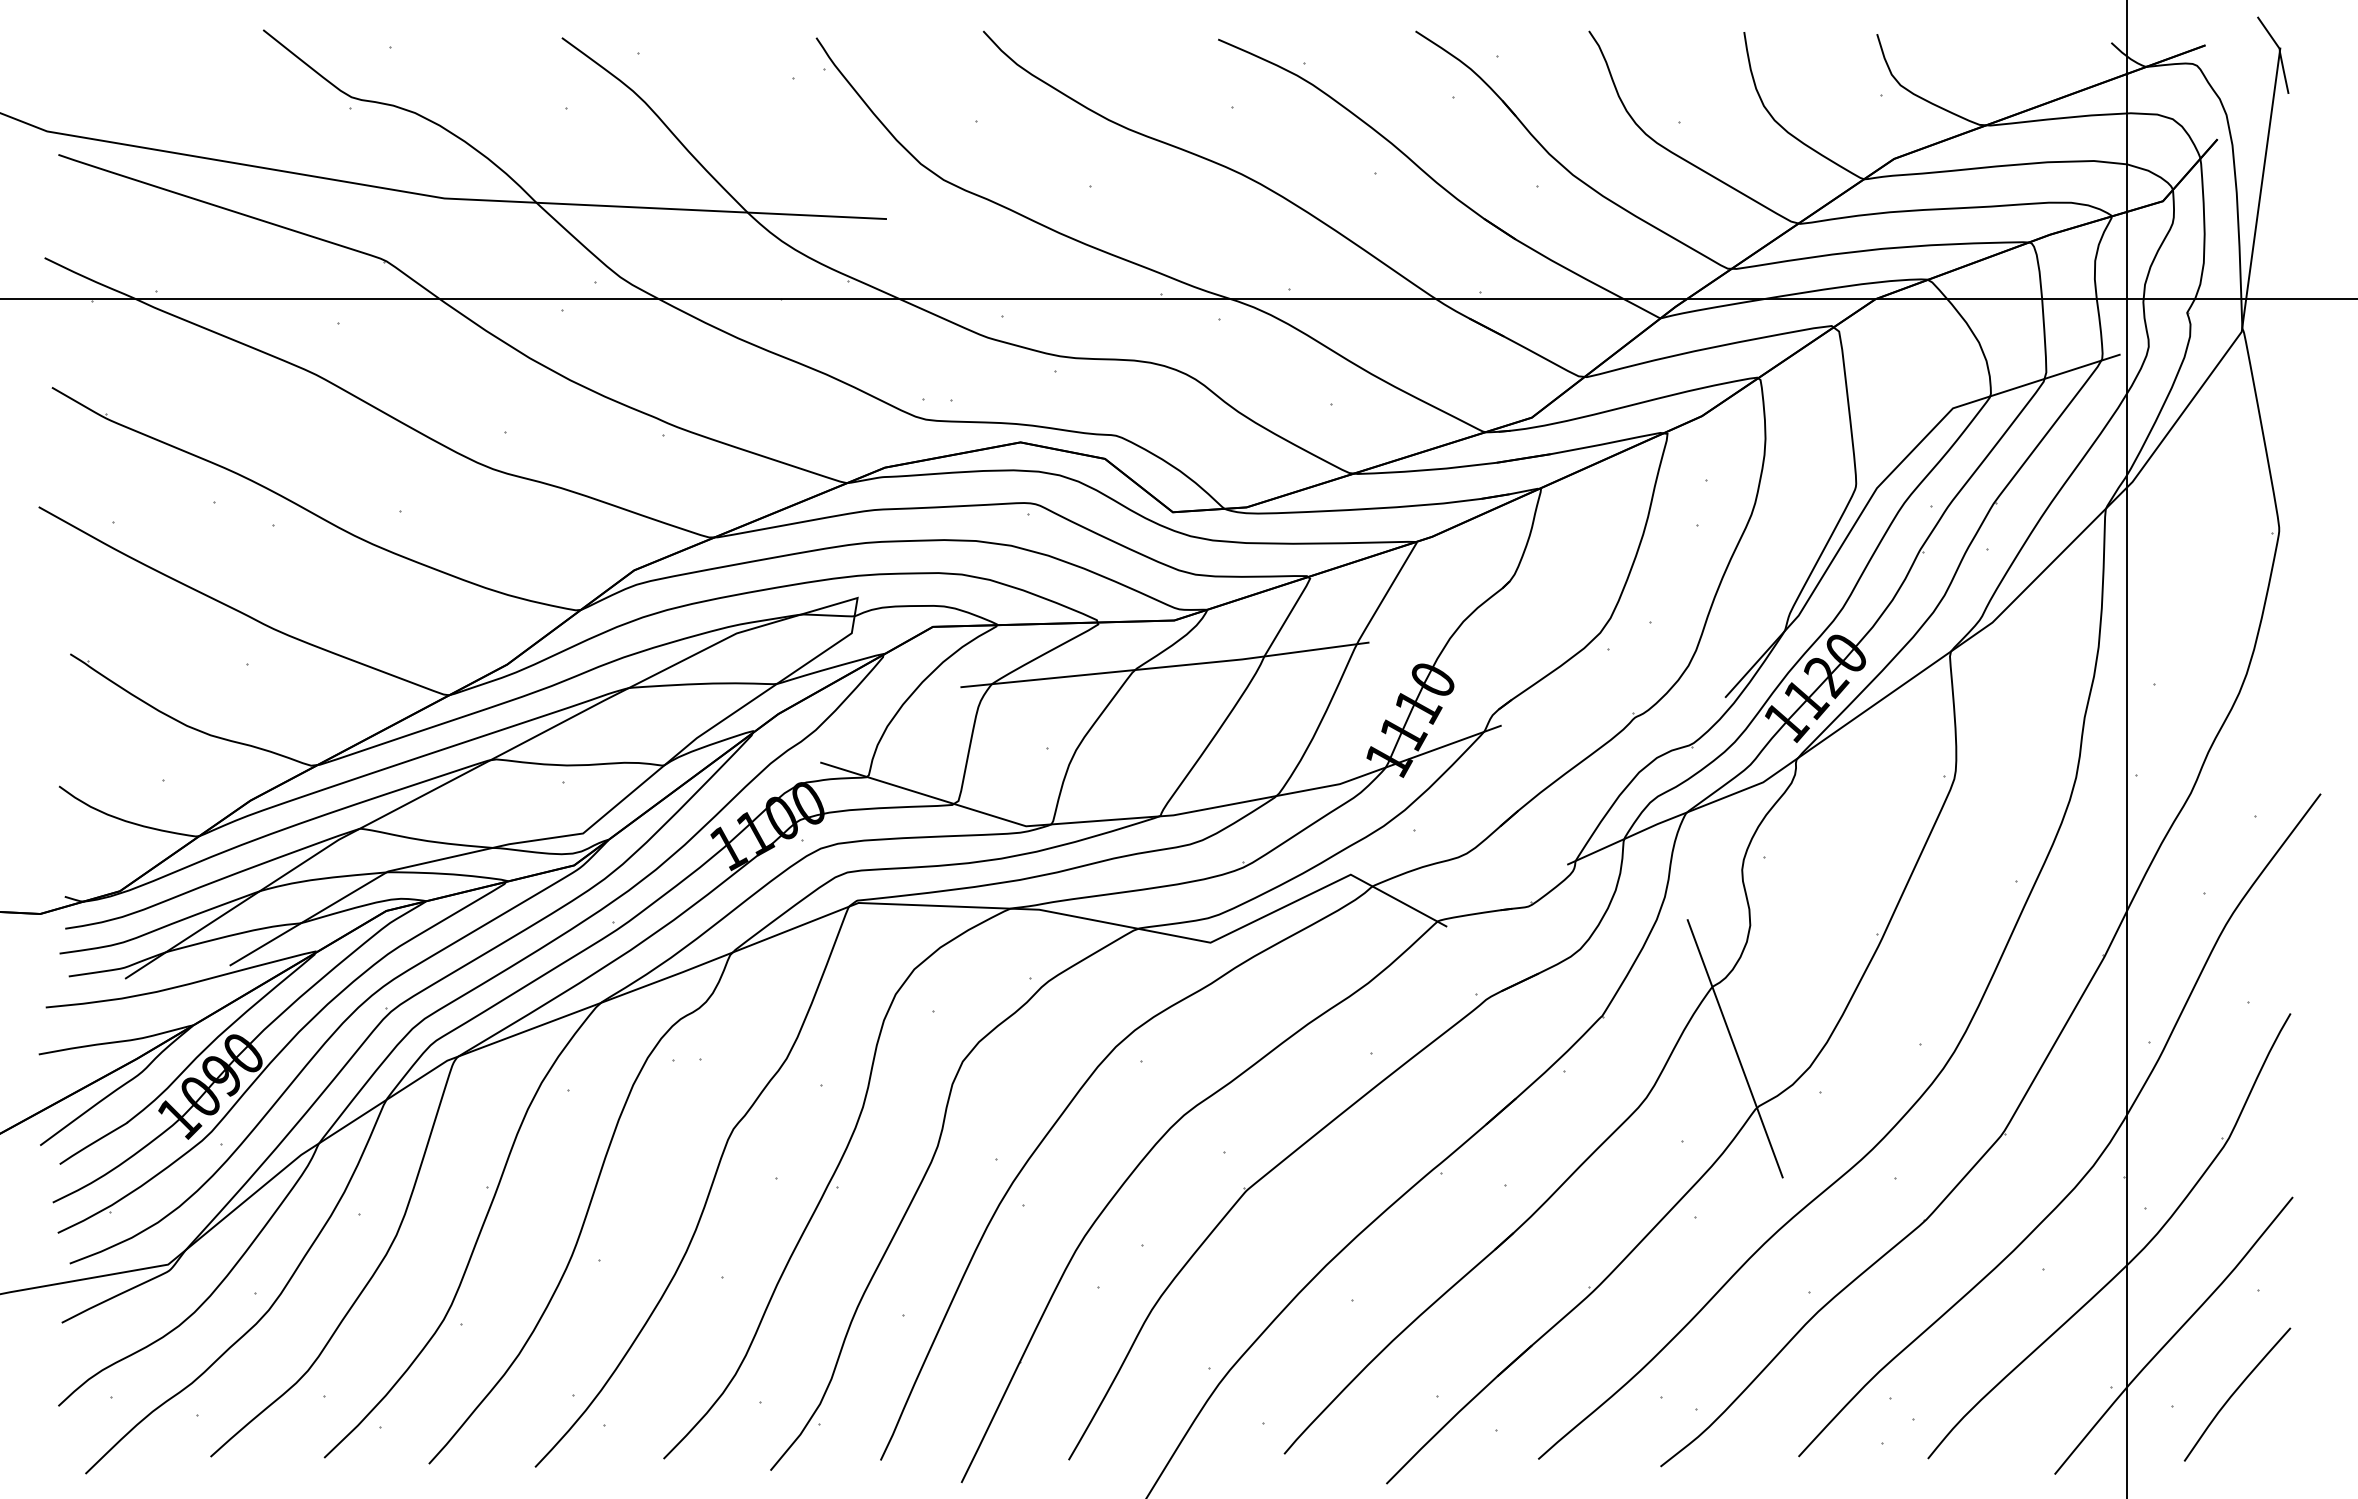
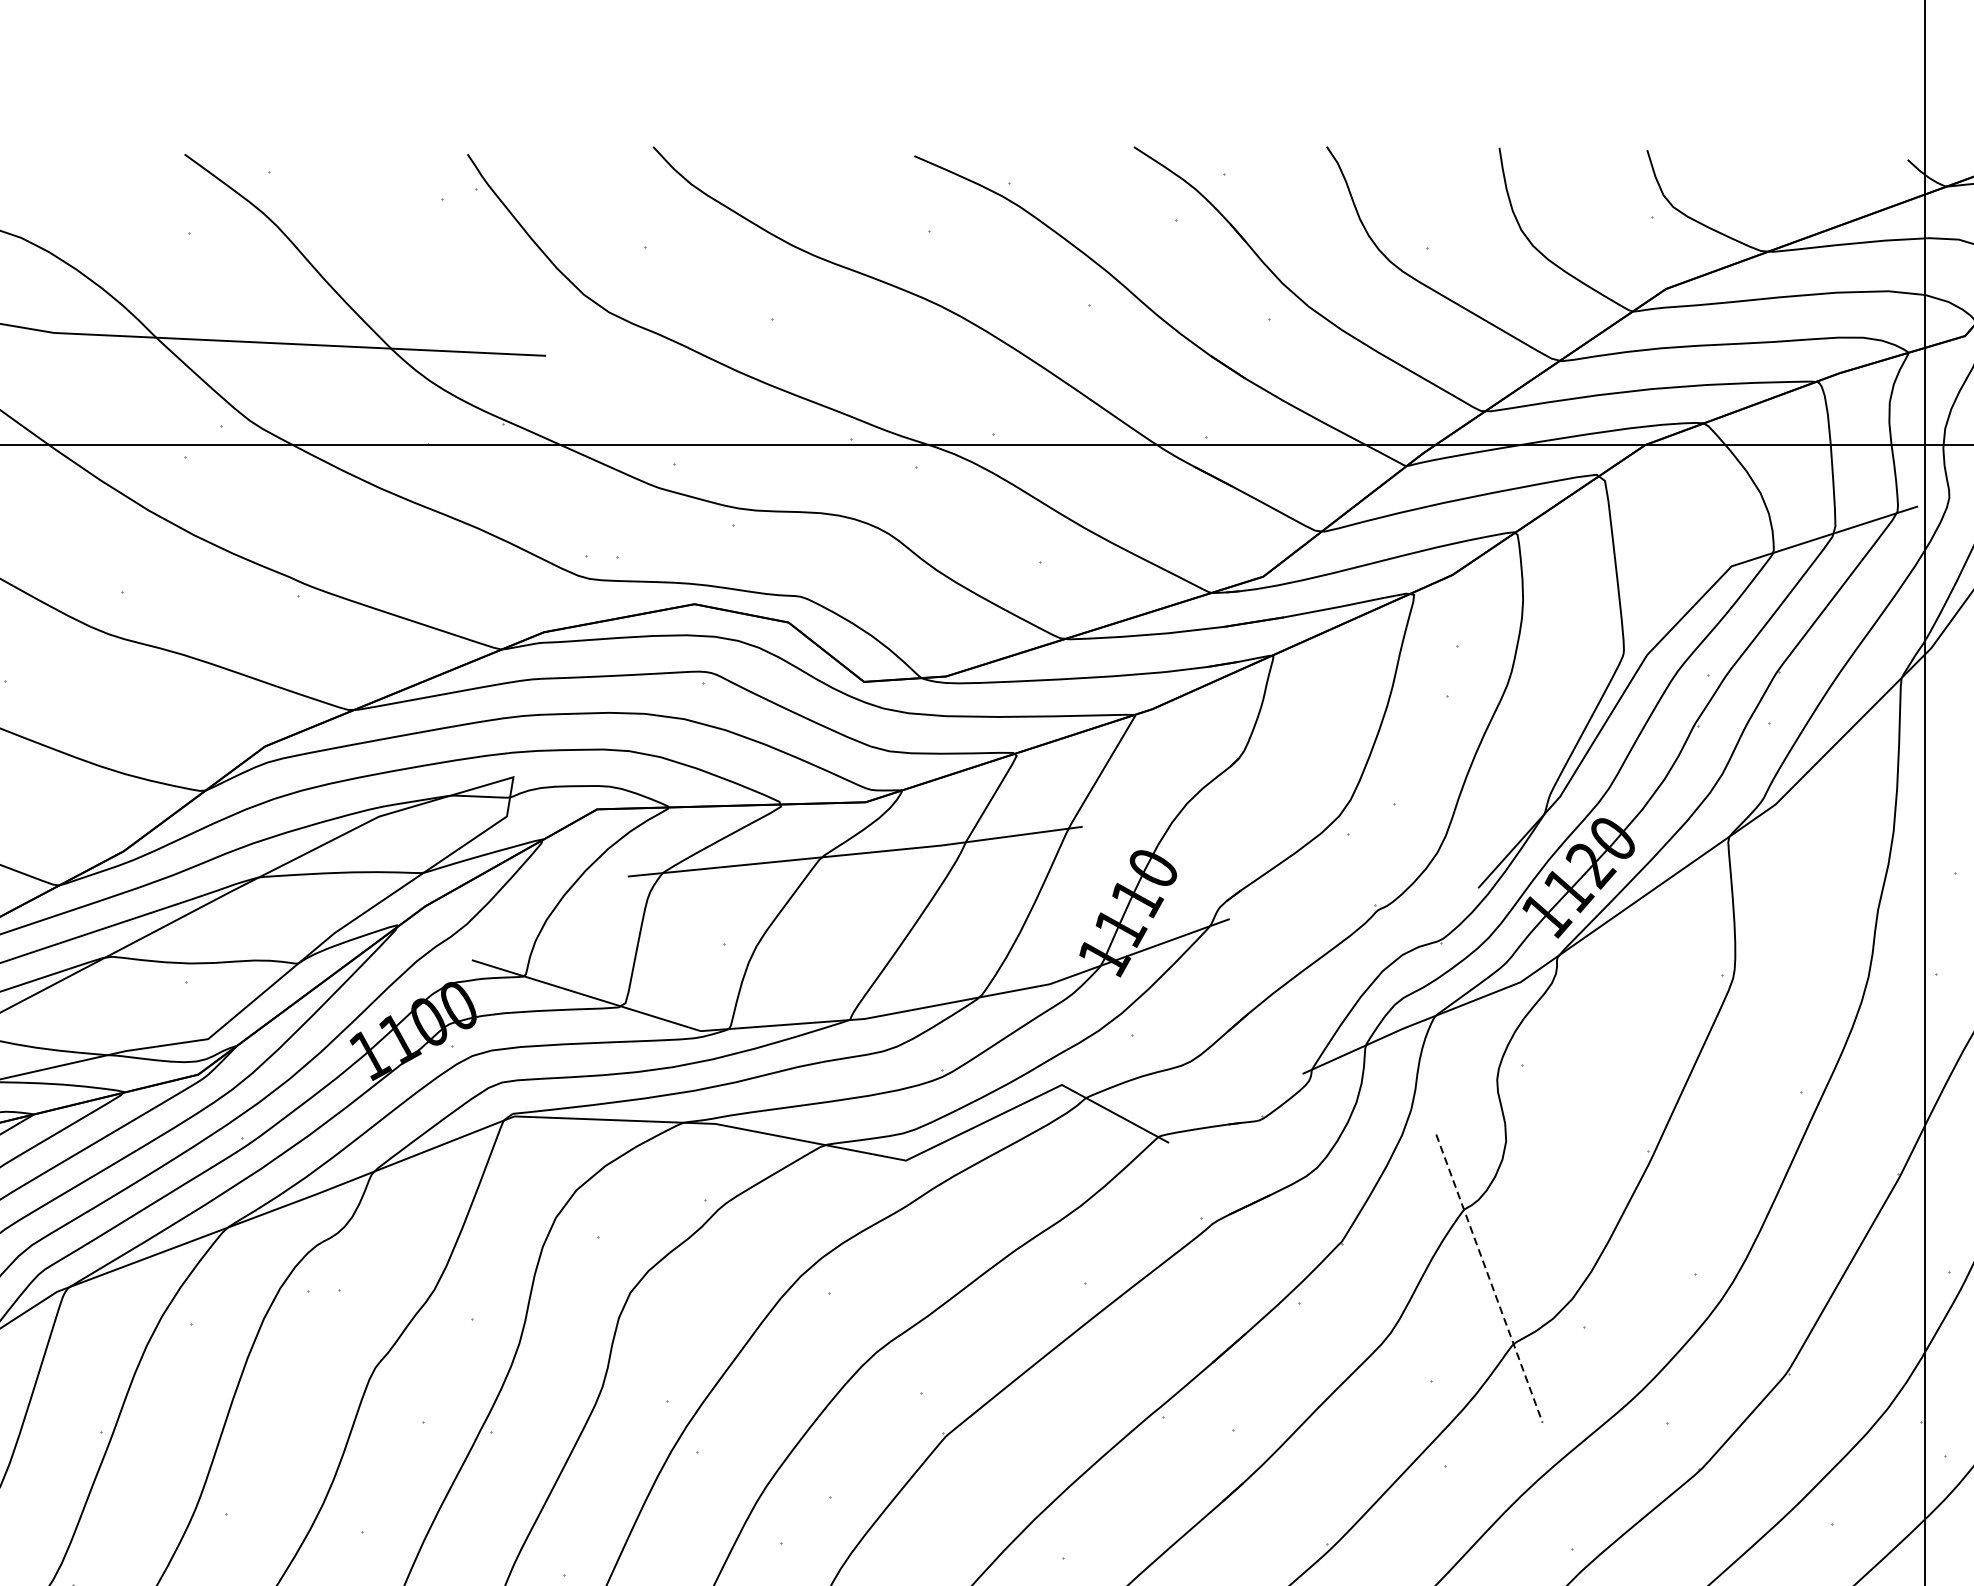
line: (1735, 1049) -> (1489, 1279), solid -> dashed

